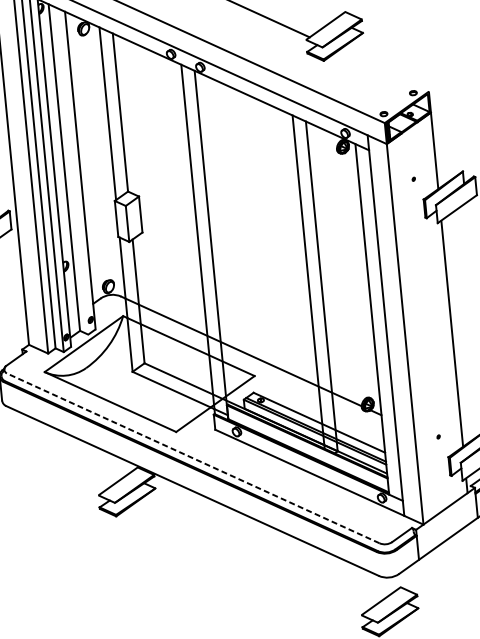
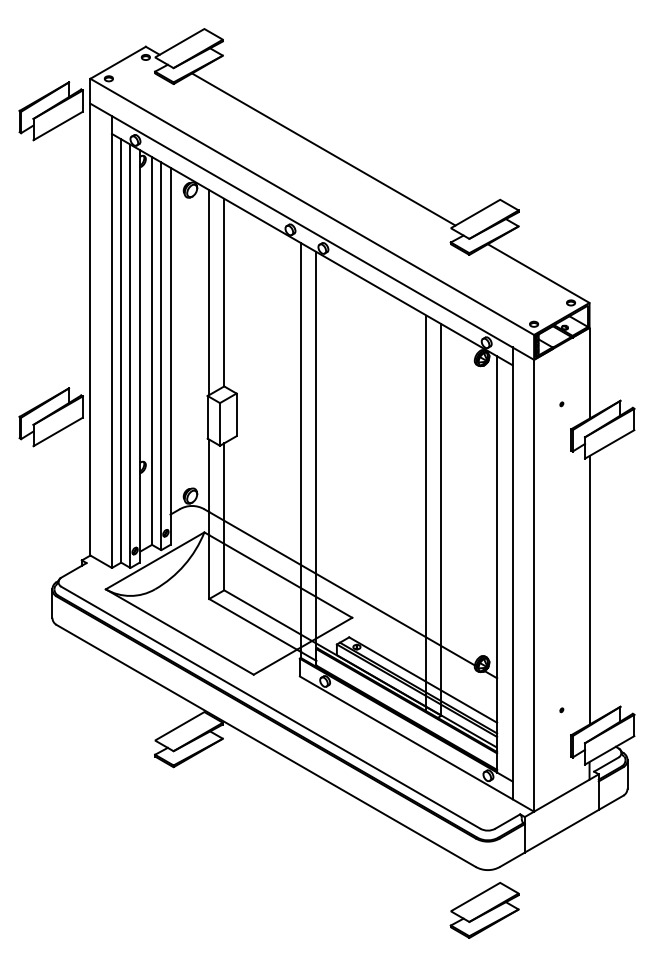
line: (383, 70) -> (538, 273), added
line: (72, 171) -> (161, 356), added
line: (193, 458) -> (270, 707), dashed -> solid

